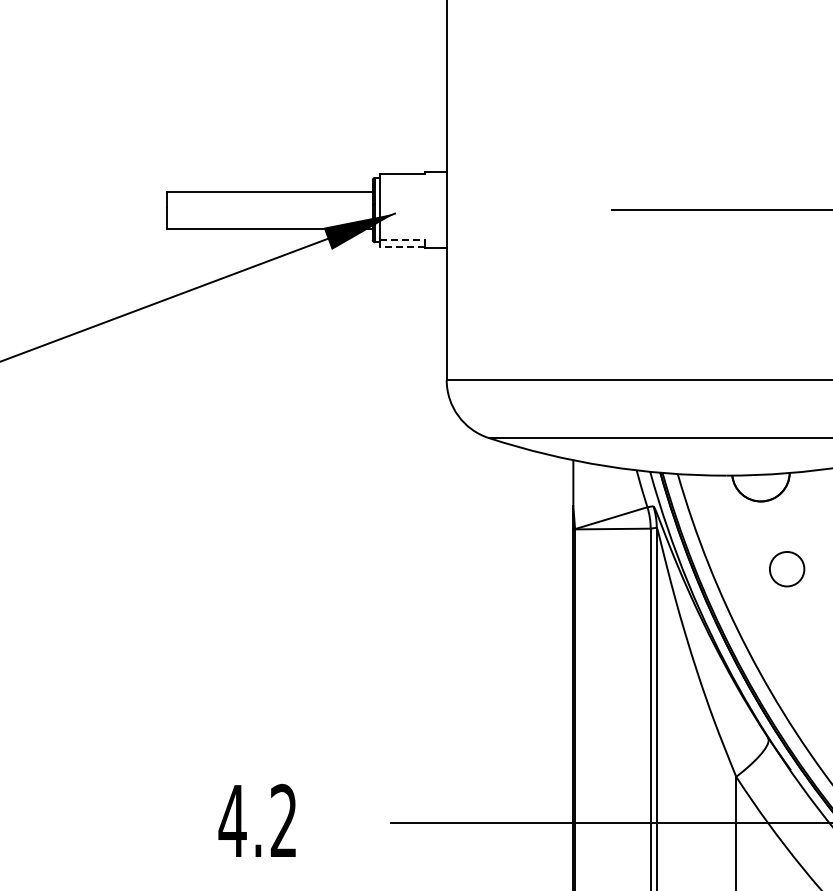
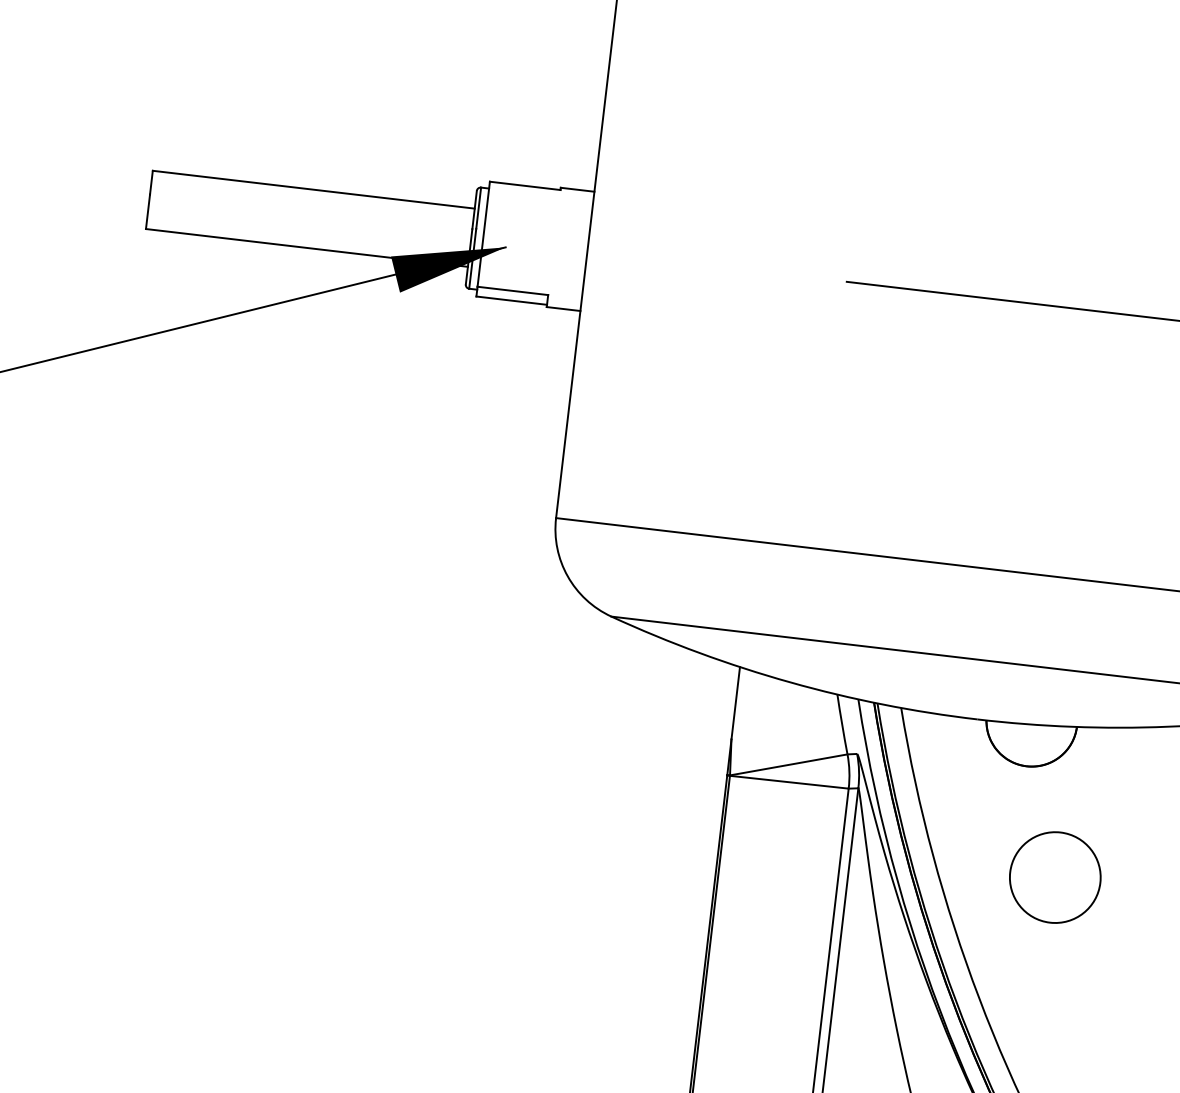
line: (402, 240) -> (512, 290), dashed -> solid
line: (402, 246) -> (511, 300), dashed -> solid
circle: (786, 568) -> (1054, 876), size x1.67

